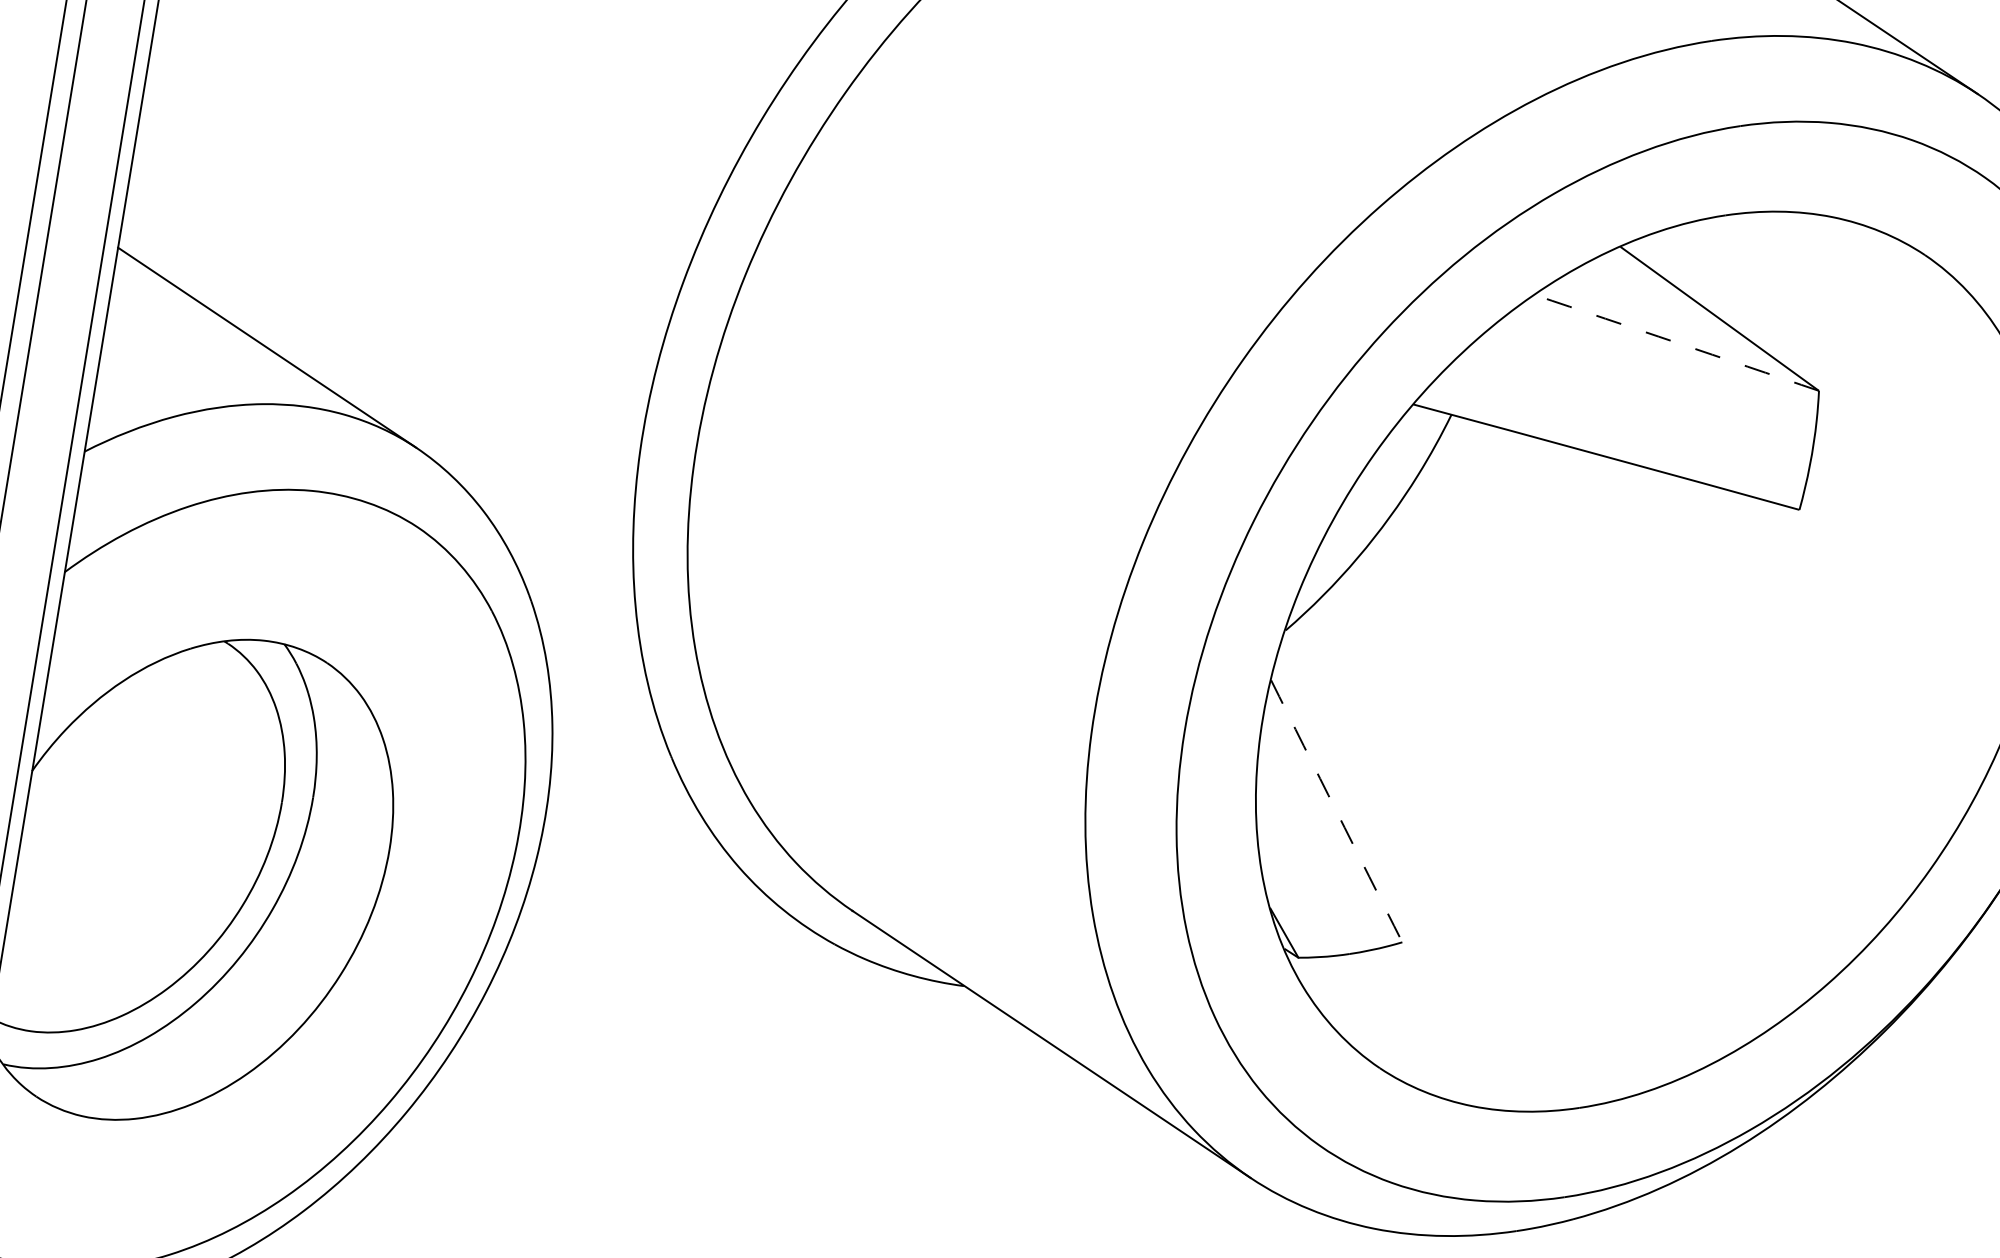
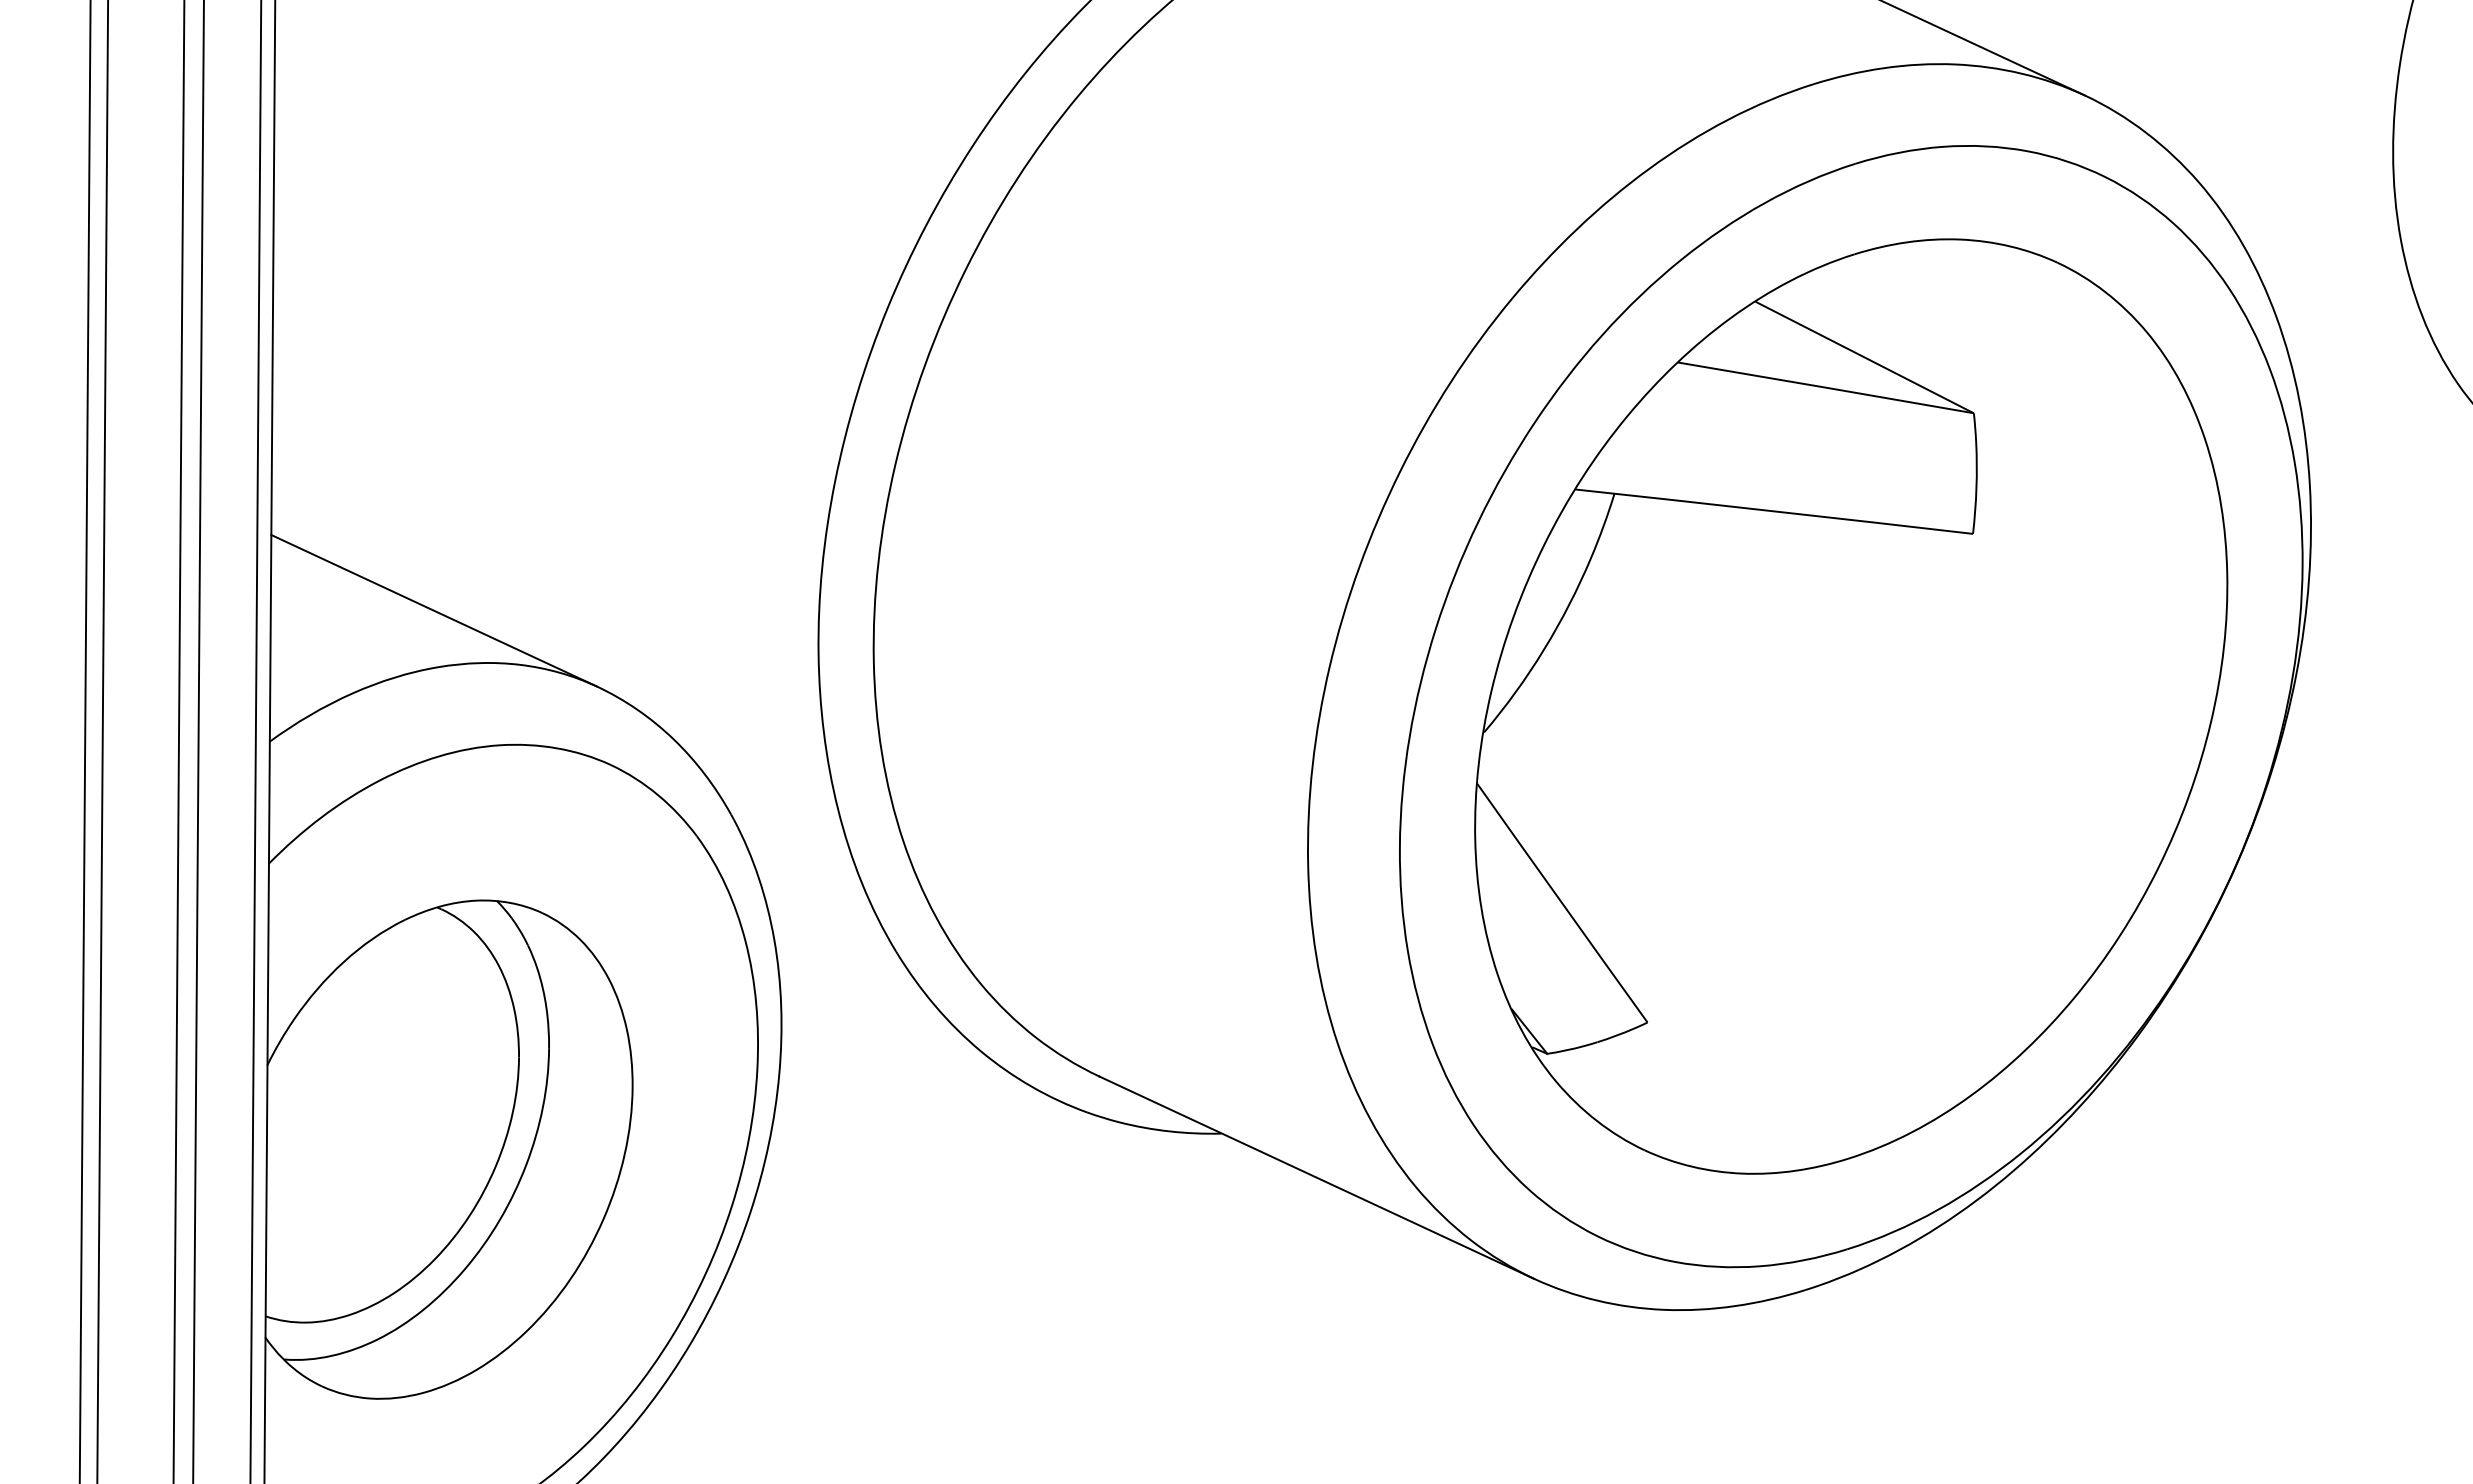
arc: (1676, 342) -> (1825, 387), dashed -> solid
arc: (1336, 811) -> (1562, 903), dashed -> solid

